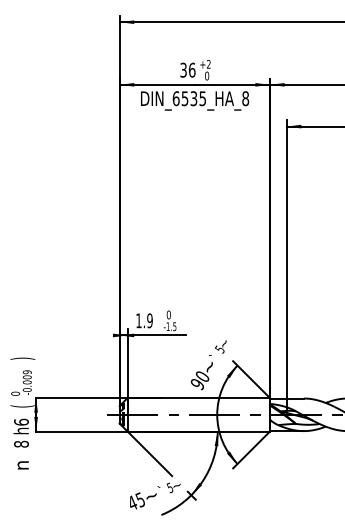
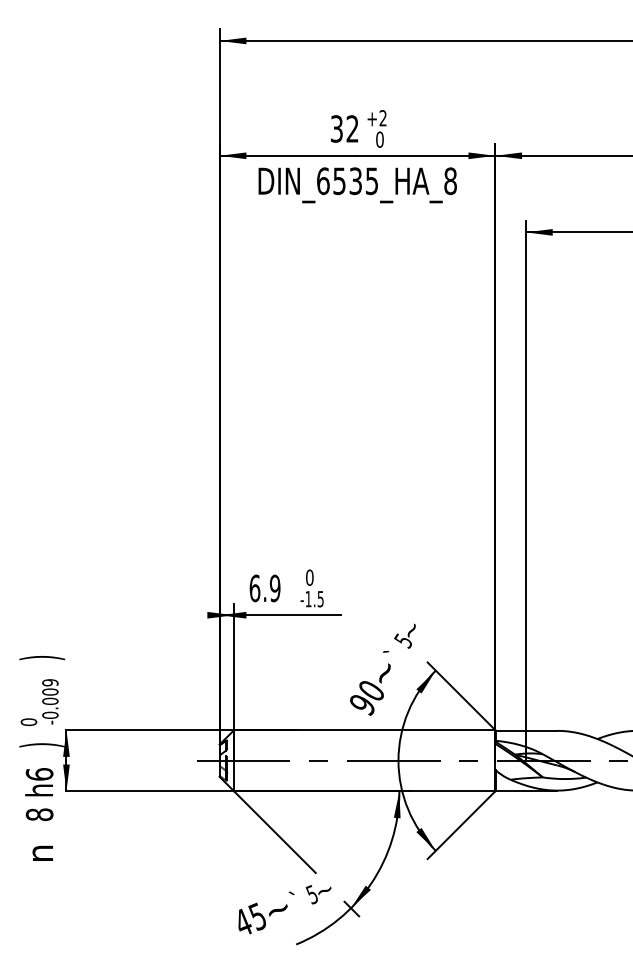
text: (192, 69) -> (353, 127), 36 -> 32
text: (138, 320) -> (254, 587), 1.9 -> 6.9
text: (22, 406) -> (41, 745), ( -> )

